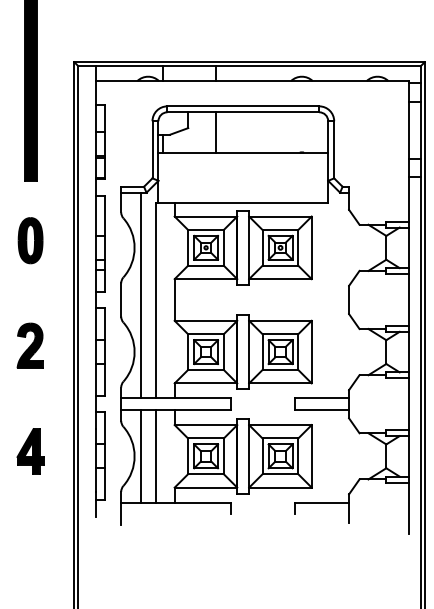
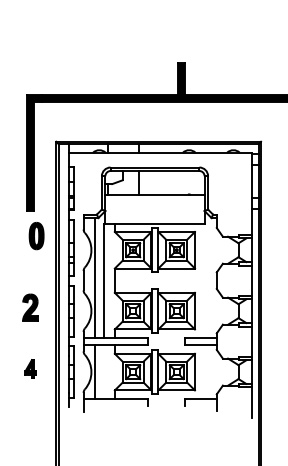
part: (30, 241) -> (36, 236), moved
part: (30, 450) -> (30, 368), size x0.7
line: (155, 456) -> (103, 372), removed

